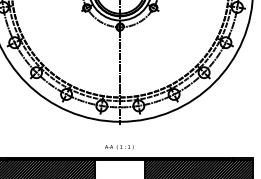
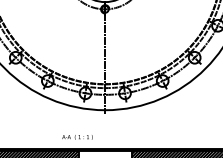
text: (119, 147) -> (77, 137), moved

